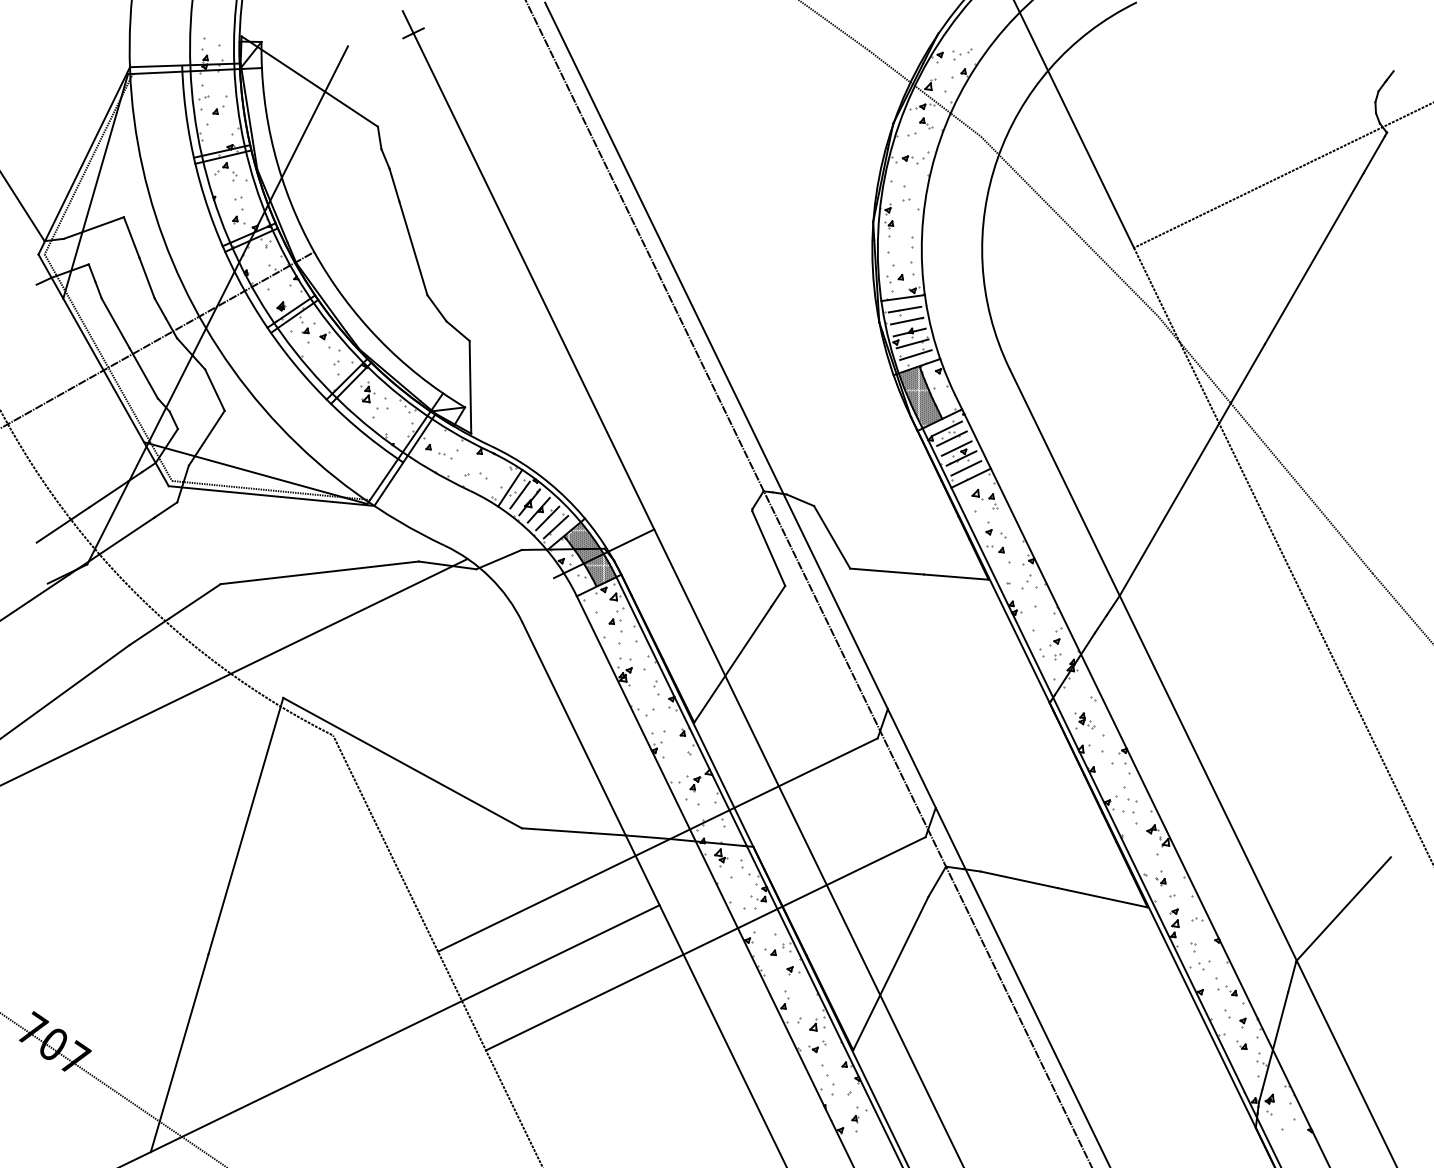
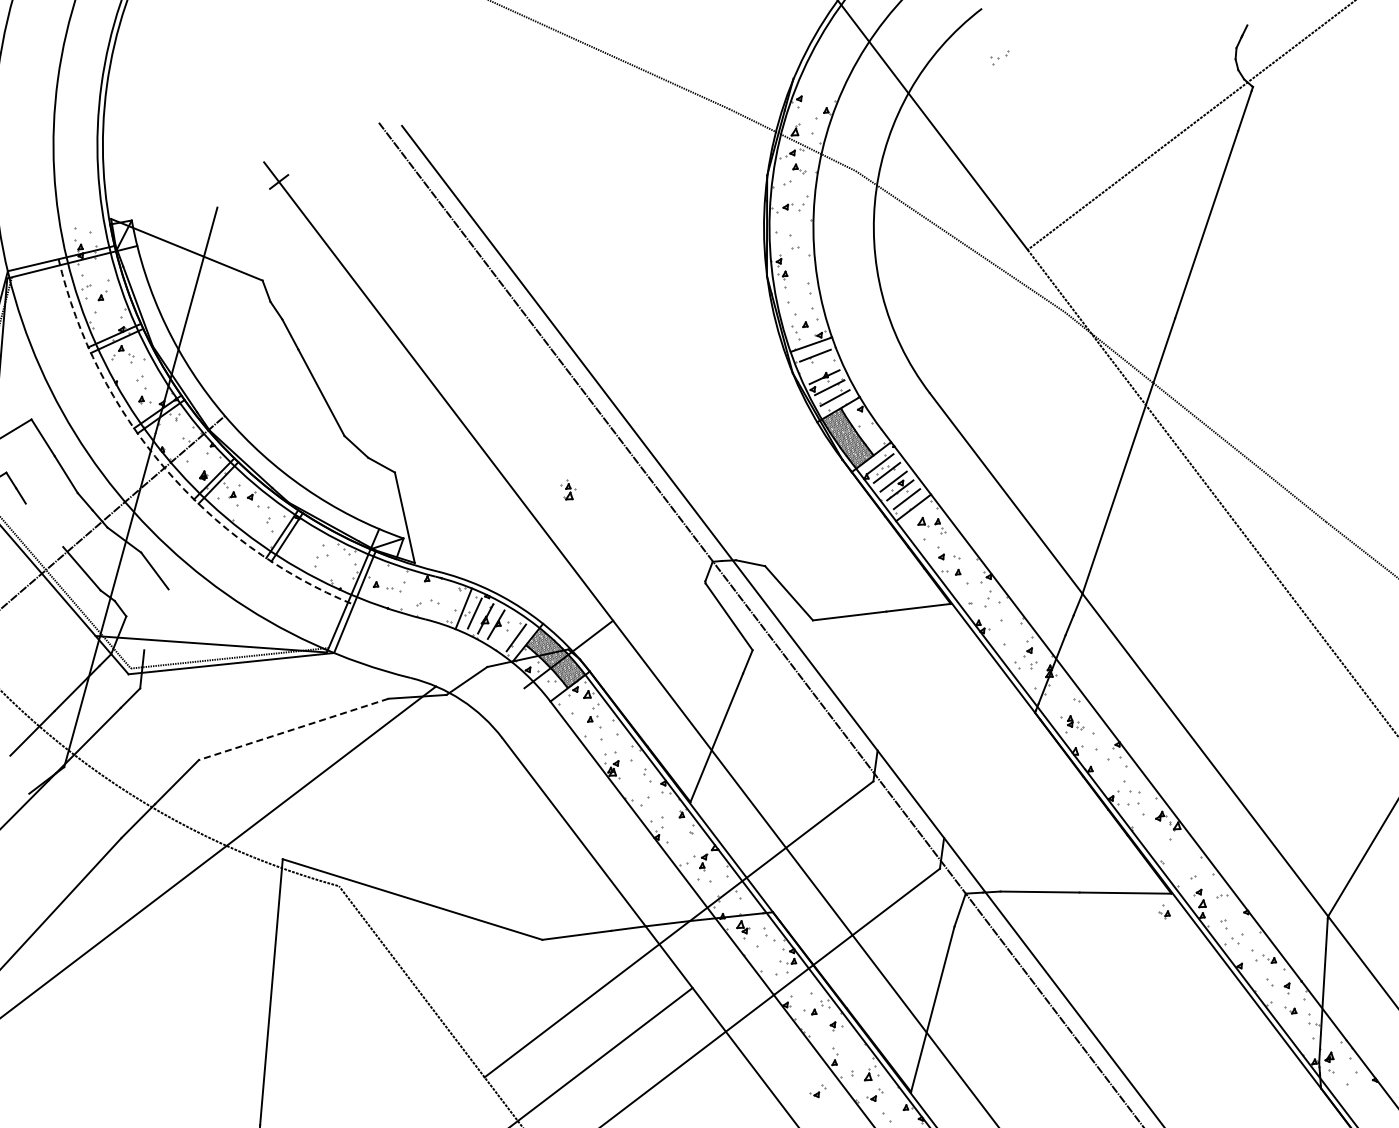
part: (962, 54) -> (1000, 58), moved
arc: (244, 290) -> (164, 467), solid -> dashed
line: (907, 320) -> (820, 365), removed
line: (115, 323) -> (44, 525), removed
part: (367, 392) -> (568, 489), moved
line: (206, 437) -> (156, 619), removed
line: (547, 518) -> (506, 631), removed
line: (319, 572) -> (293, 729), solid -> dashed
part: (1160, 878) -> (1163, 911), moved
part: (762, 1031) -> (818, 1091), added

